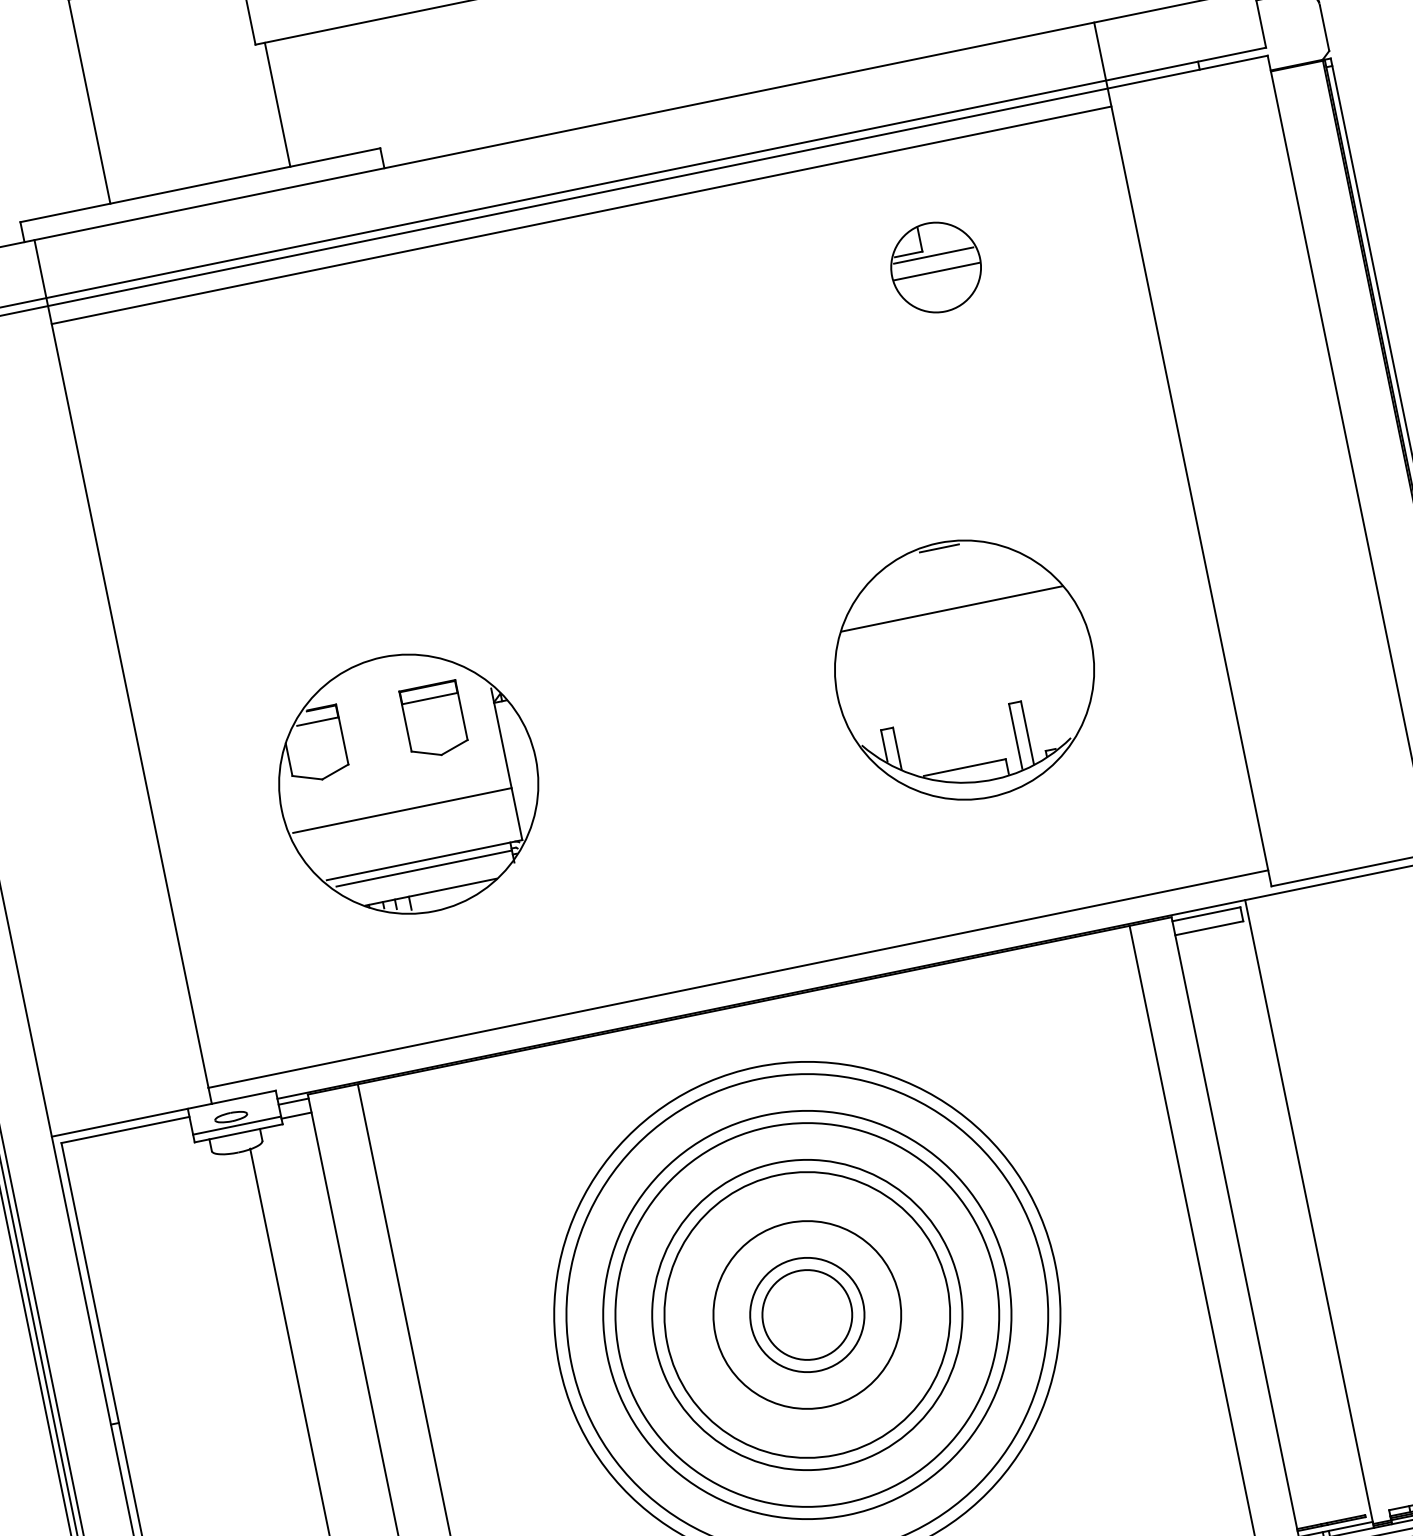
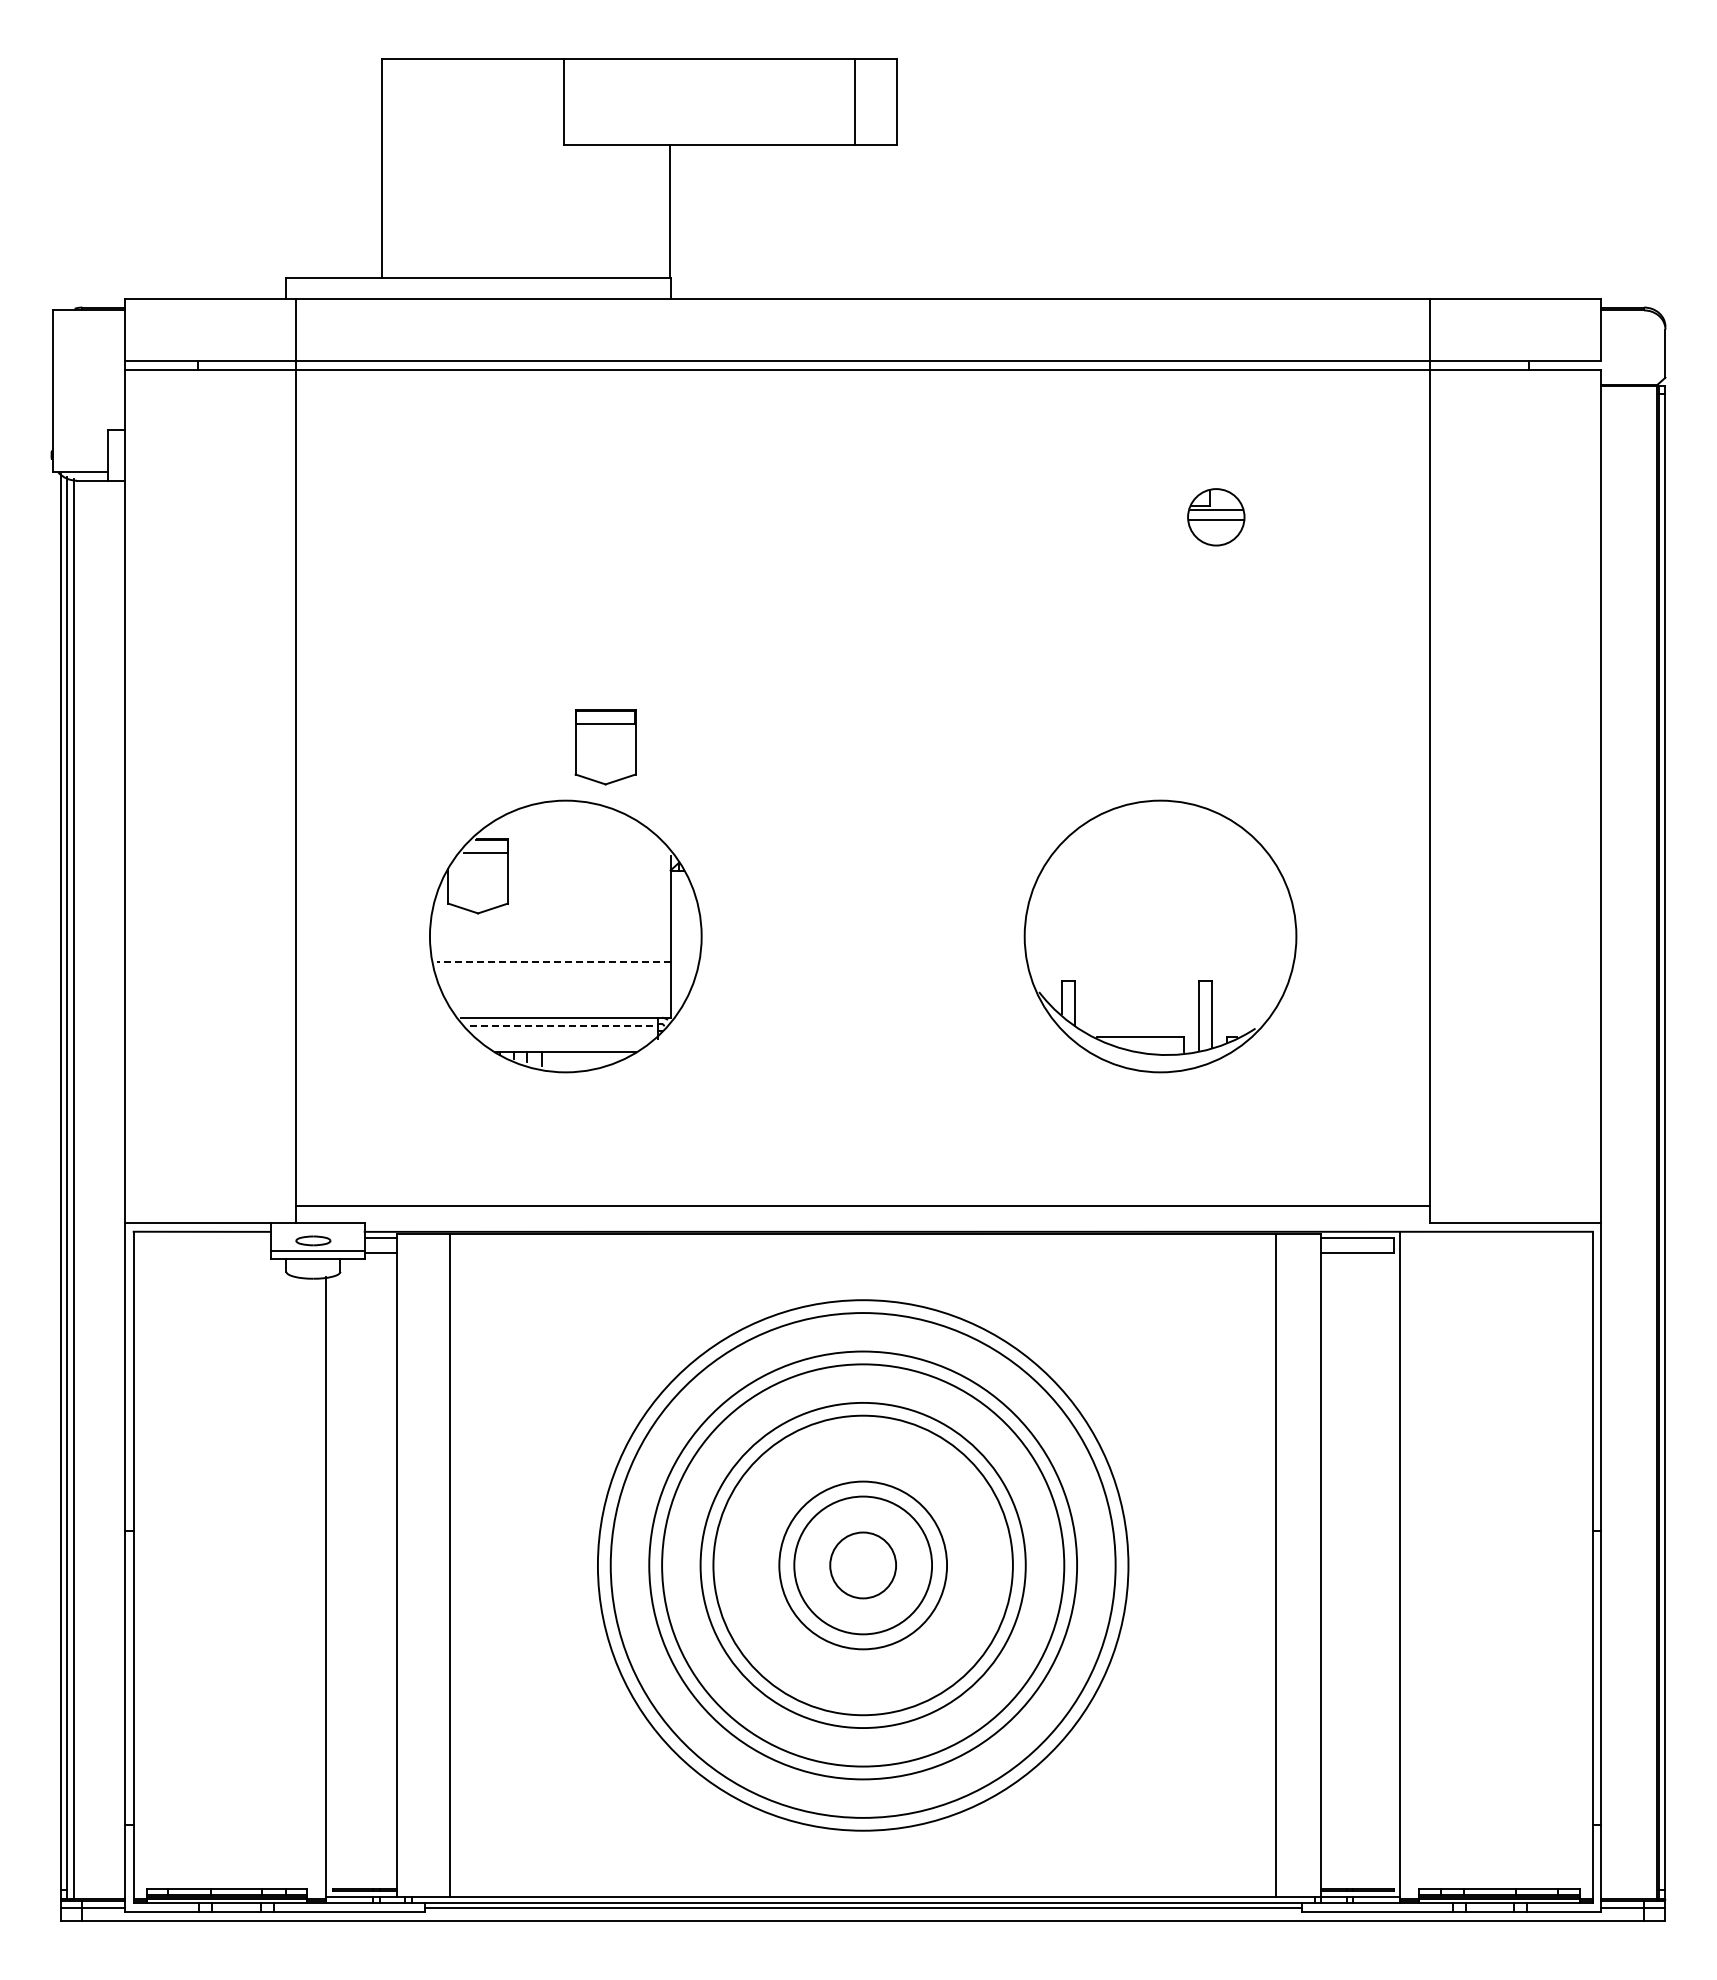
line: (277, 104) -> (670, 210), moved
line: (581, 214) -> (863, 388), removed
part: (936, 267) -> (1216, 517), size x0.6
line: (939, 548) -> (1160, 806), removed
line: (952, 609) -> (1160, 871), removed
part: (434, 720) -> (605, 747), moved
line: (402, 810) -> (553, 962), solid -> dashed
line: (423, 868) -> (563, 1026), solid -> dashed
circle: (807, 1314) -> (863, 1565), size x0.7
circle: (807, 1314) -> (863, 1565), size x1.4
circle: (806, 1315) -> (862, 1565), size x0.7

